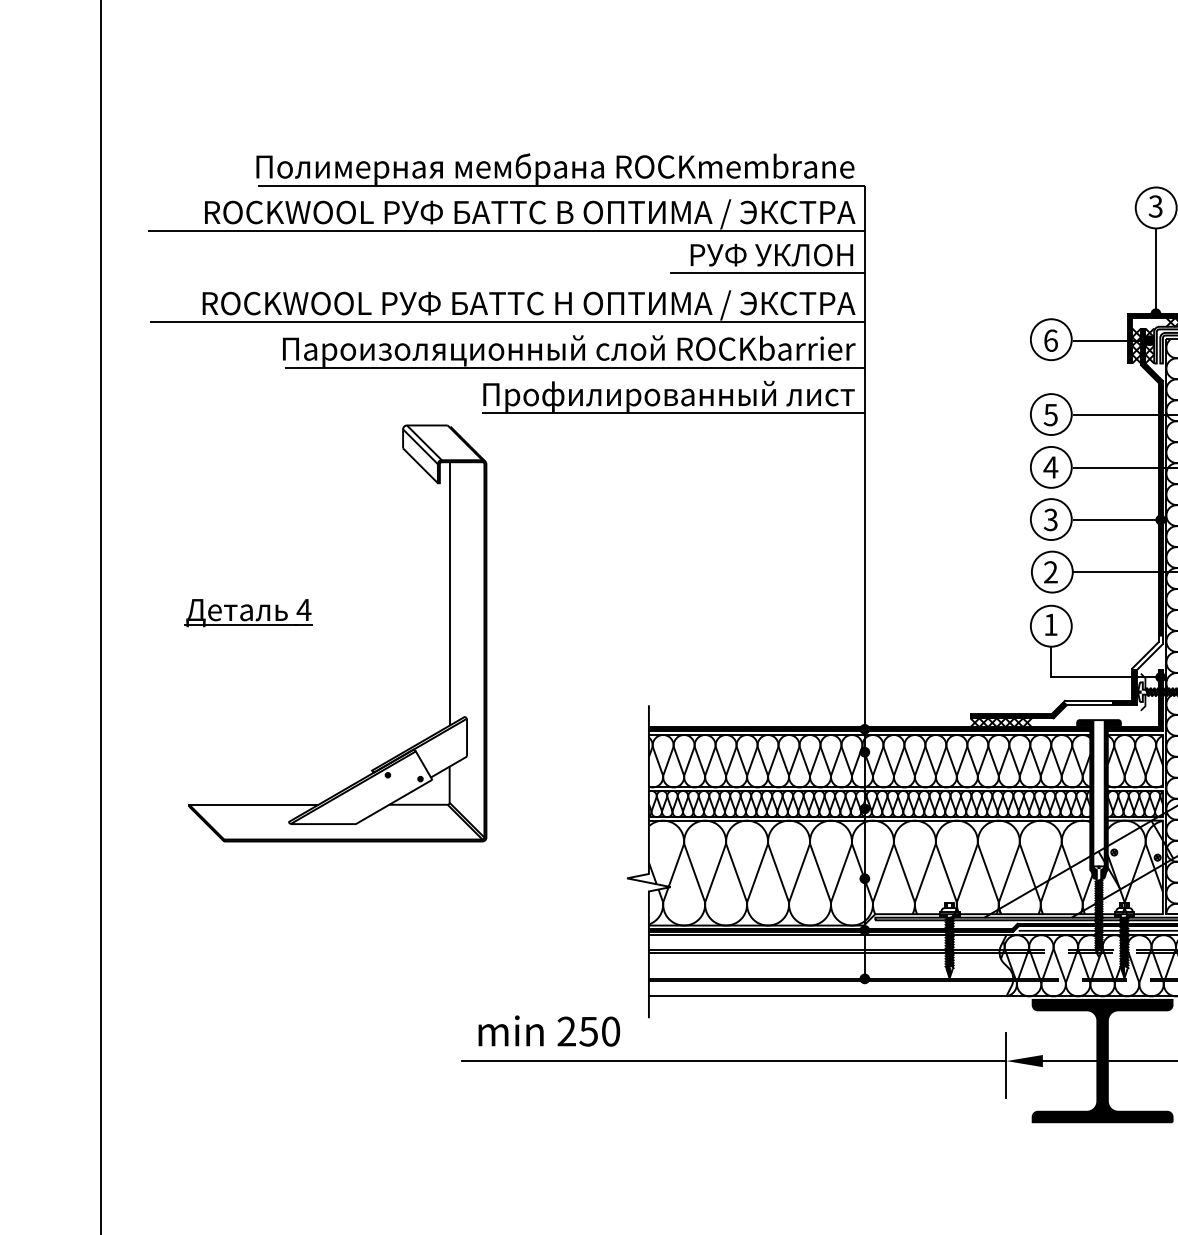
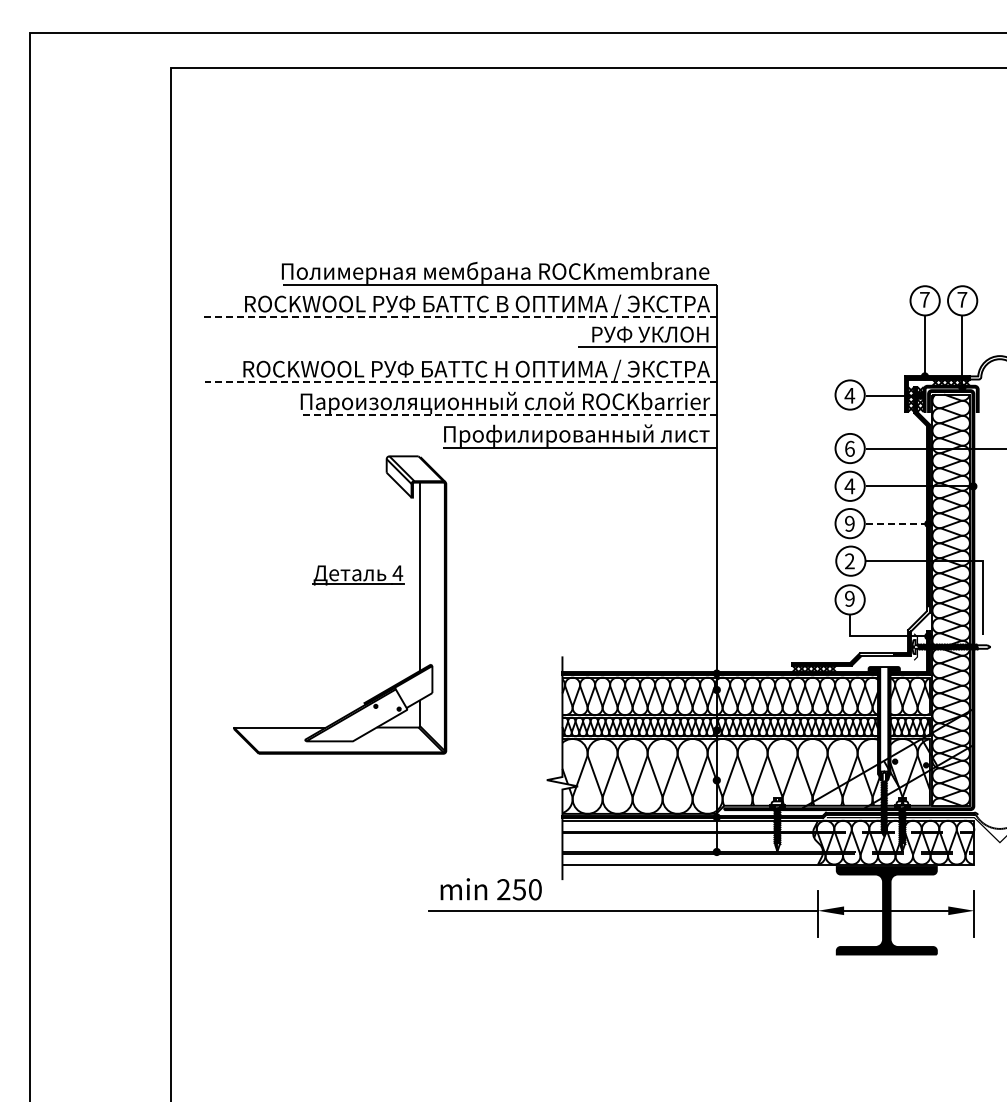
text: (1155, 206) -> (924, 299), 3 -> 7
line: (506, 231) -> (460, 317), solid -> dashed
line: (507, 322) -> (461, 382), solid -> dashed
text: (1050, 340) -> (849, 395), 6 -> 4
line: (573, 368) -> (508, 415), solid -> dashed
text: (1050, 414) -> (849, 448), 5 -> 6
text: (1050, 519) -> (849, 523), 3 -> 9
line: (1117, 519) -> (897, 523), solid -> dashed
part: (248, 613) -> (358, 575), moved
text: (1050, 624) -> (849, 598), 1 -> 9

